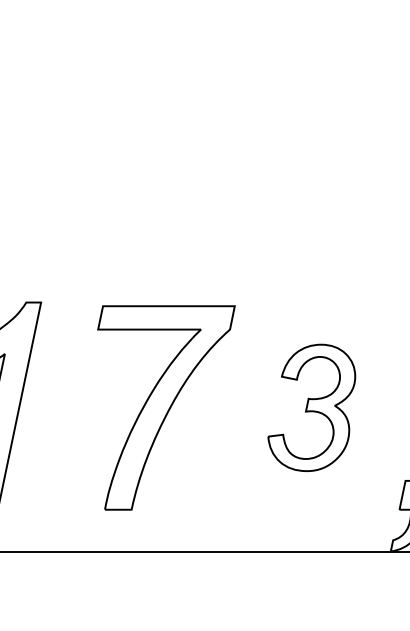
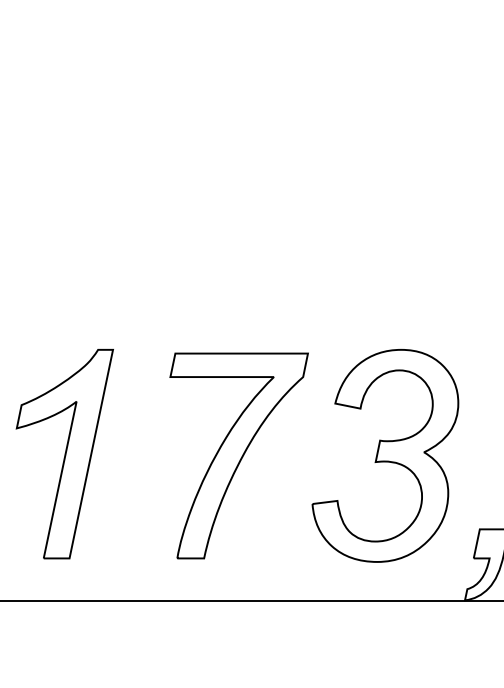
part: (311, 407) -> (385, 455), size x1.67

